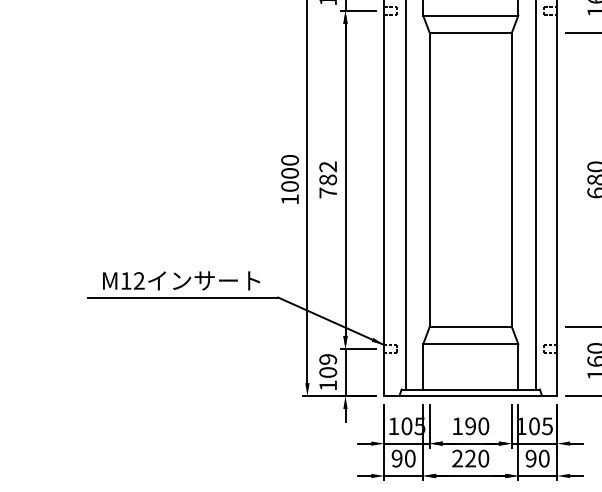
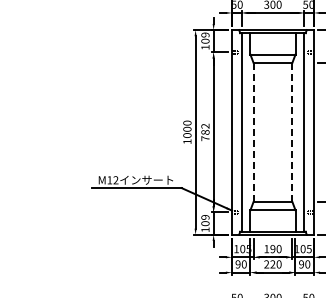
line: (429, 180) -> (253, 132), solid -> dashed
line: (512, 180) -> (292, 132), solid -> dashed

